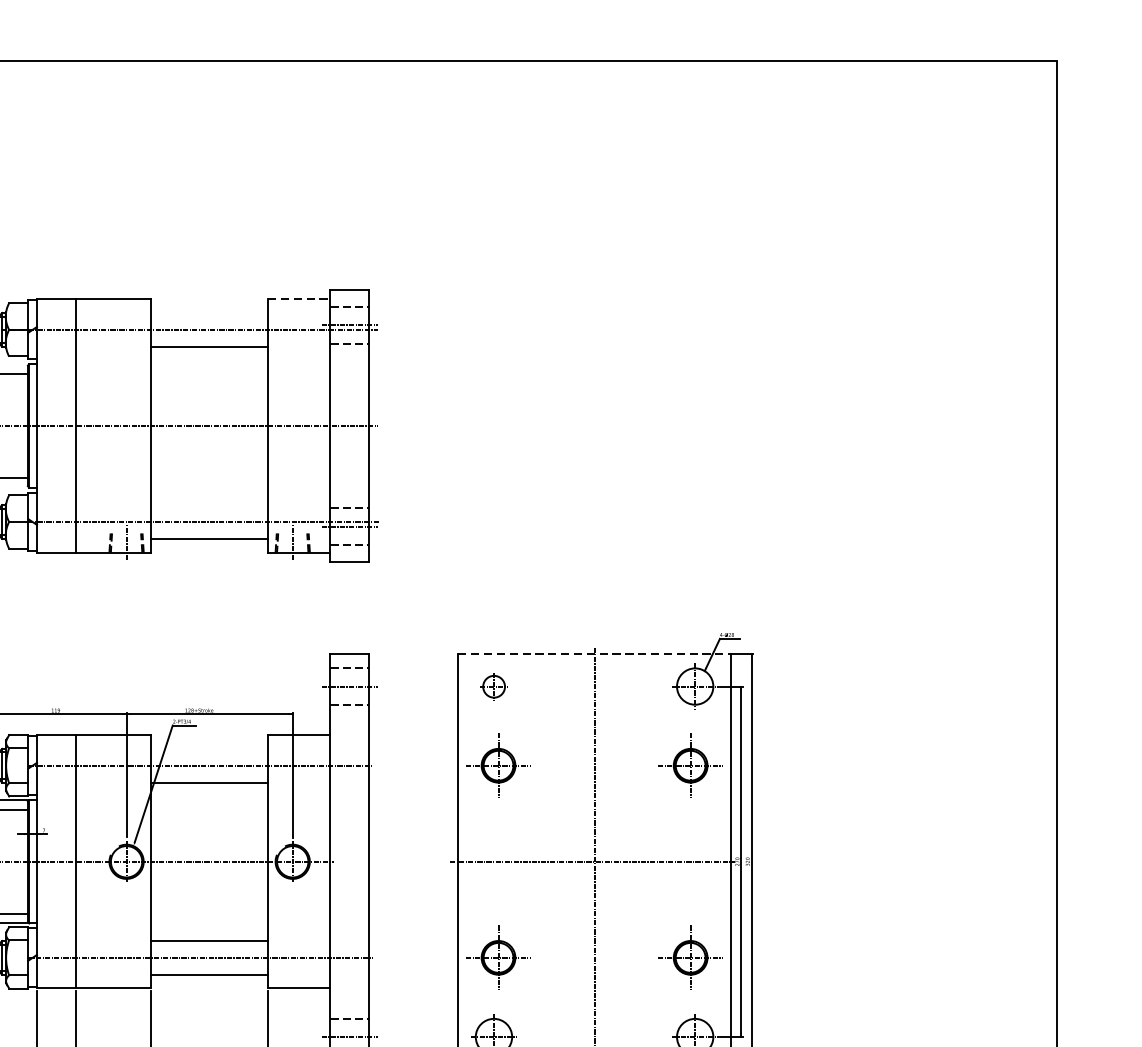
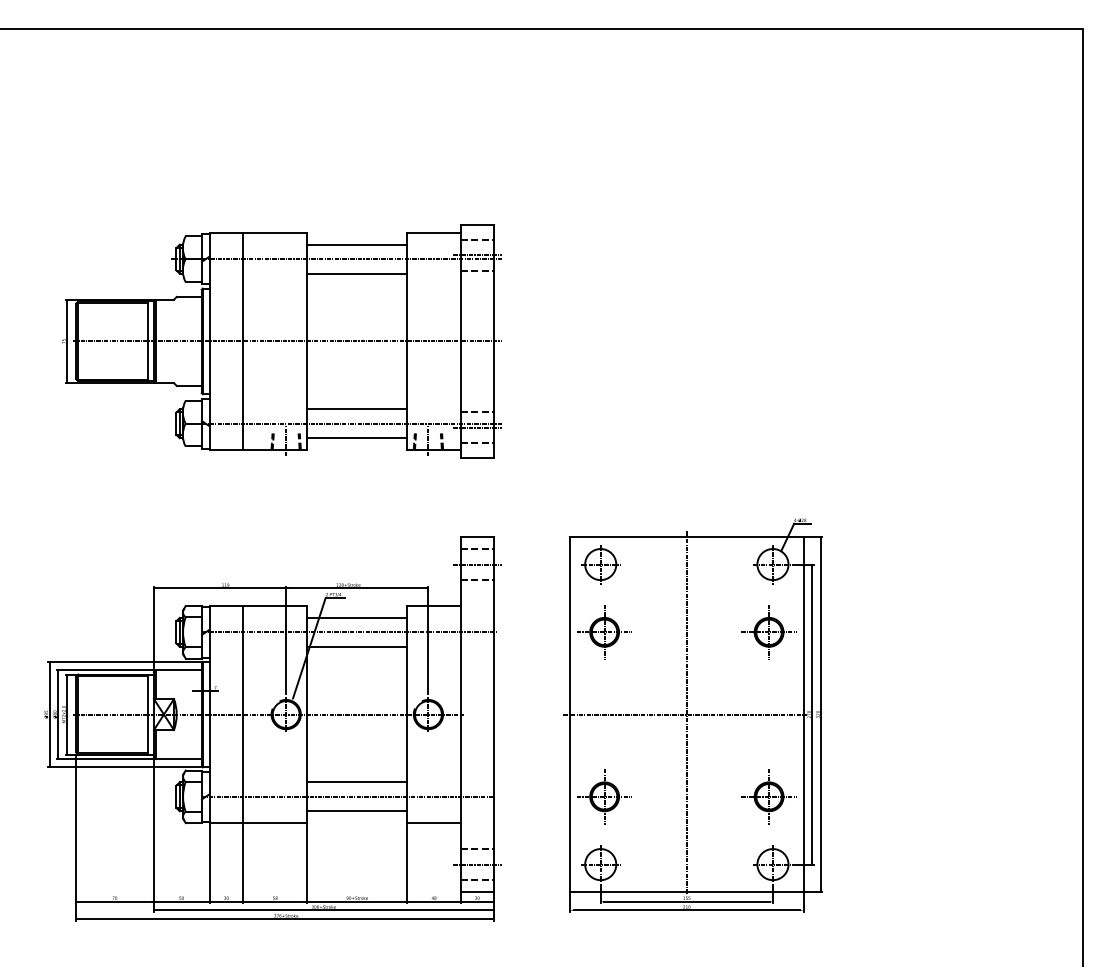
line: (299, 299) -> (434, 233), dashed -> solid
line: (209, 312) -> (357, 244), added
line: (209, 505) -> (357, 409), added
line: (594, 653) -> (686, 536), dashed -> solid
part: (493, 686) -> (600, 564), size x1.67
line: (209, 748) -> (357, 617), added

